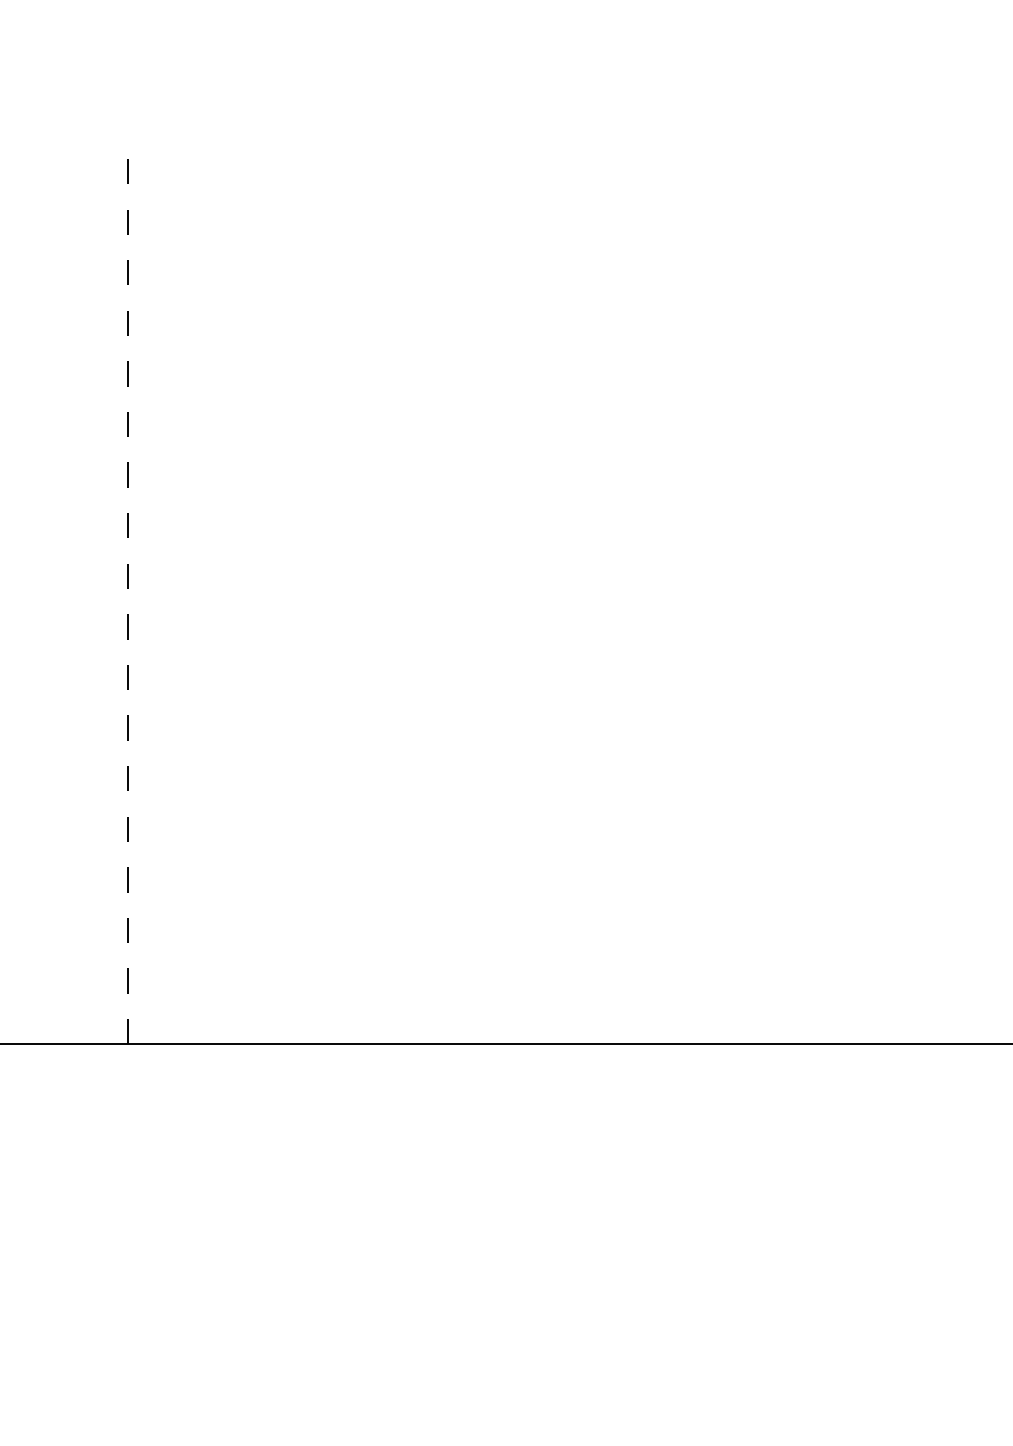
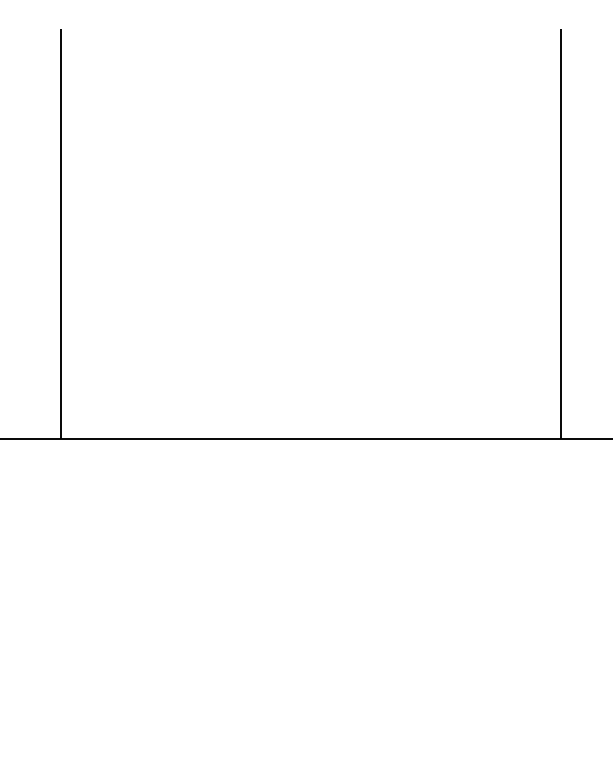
line: (127, 601) -> (60, 234), dashed -> solid

